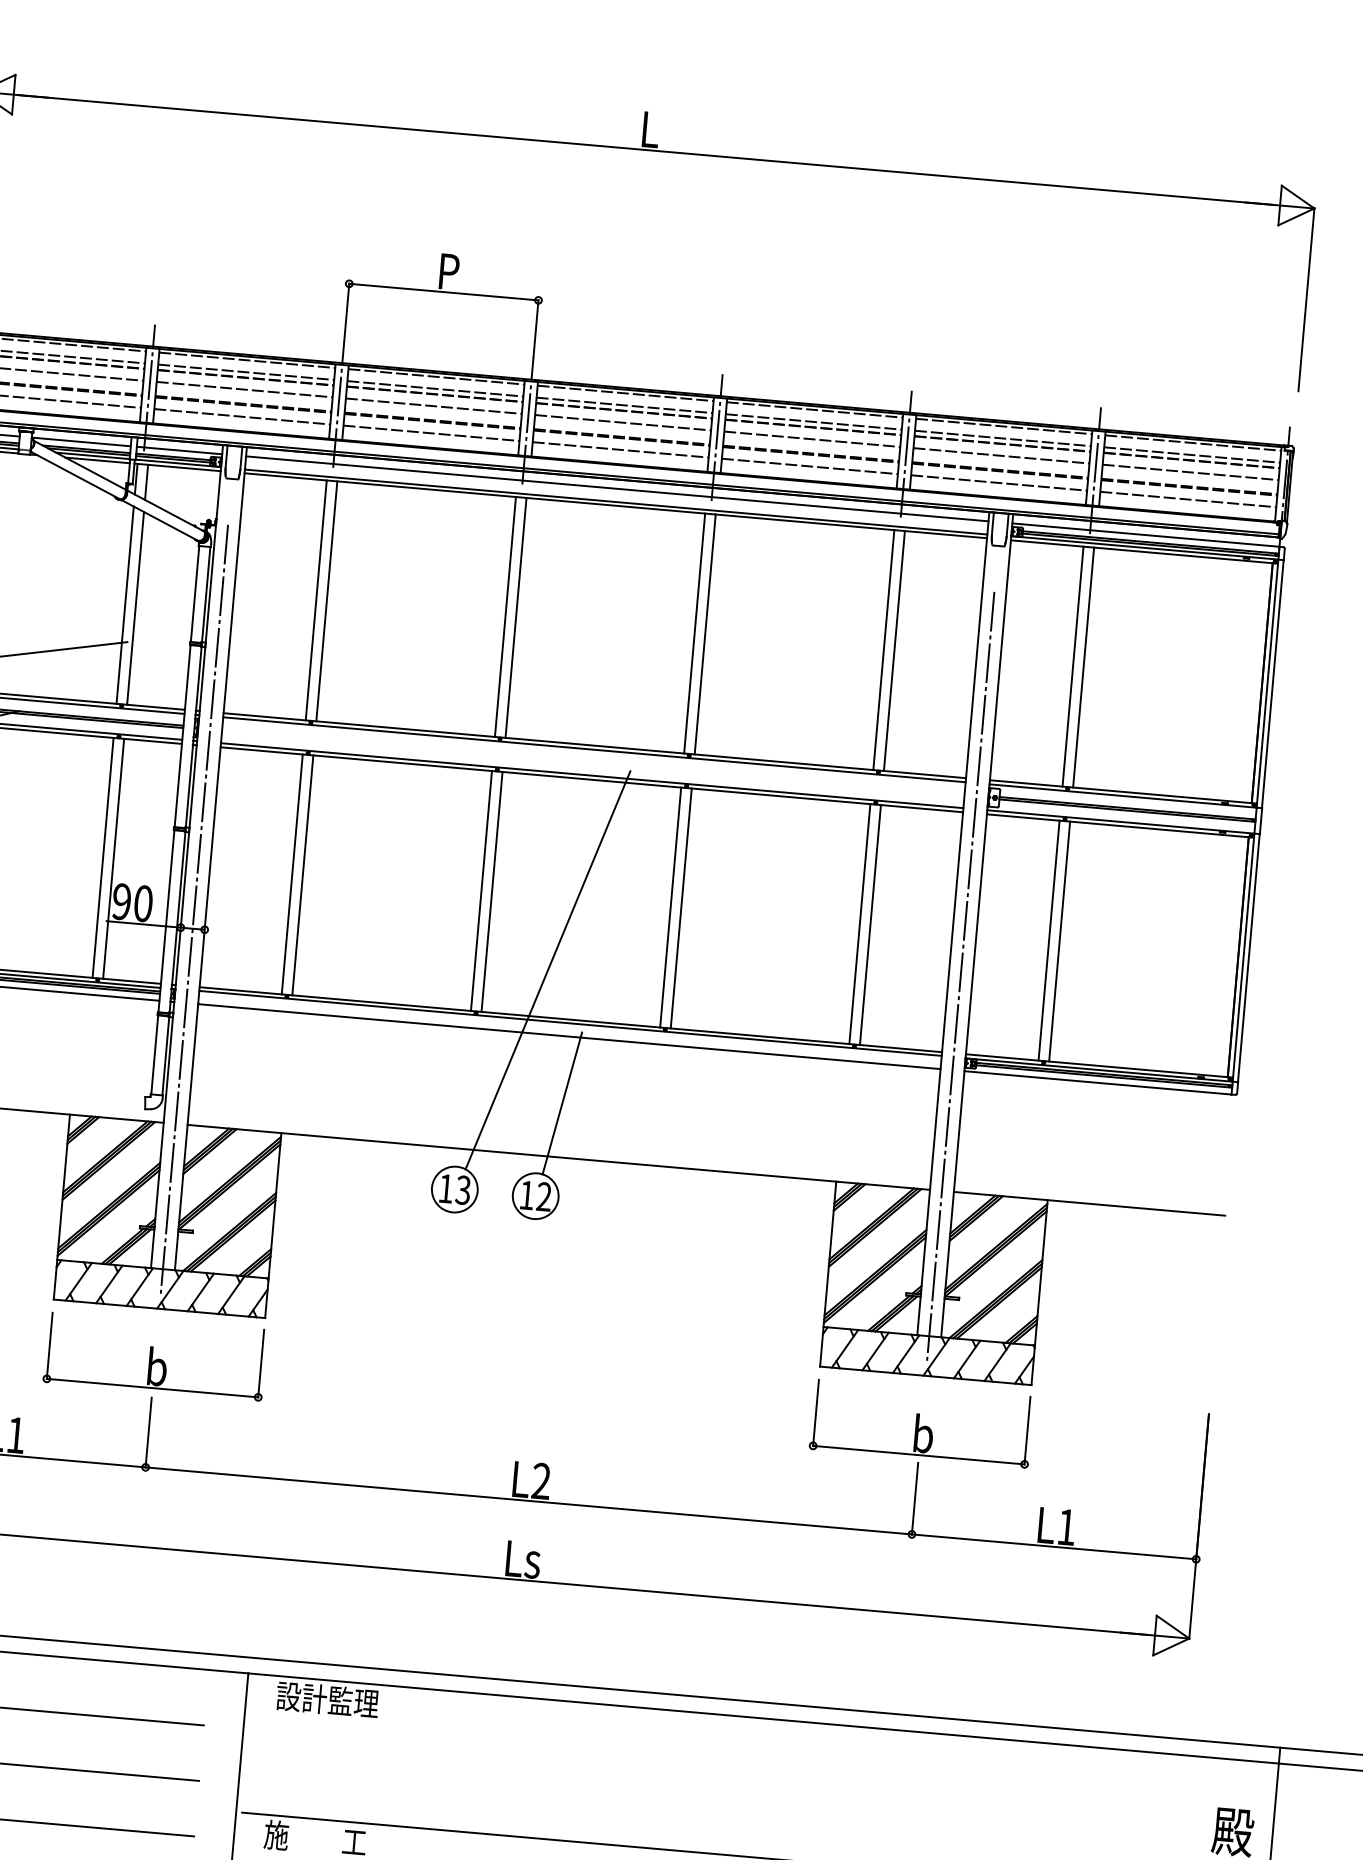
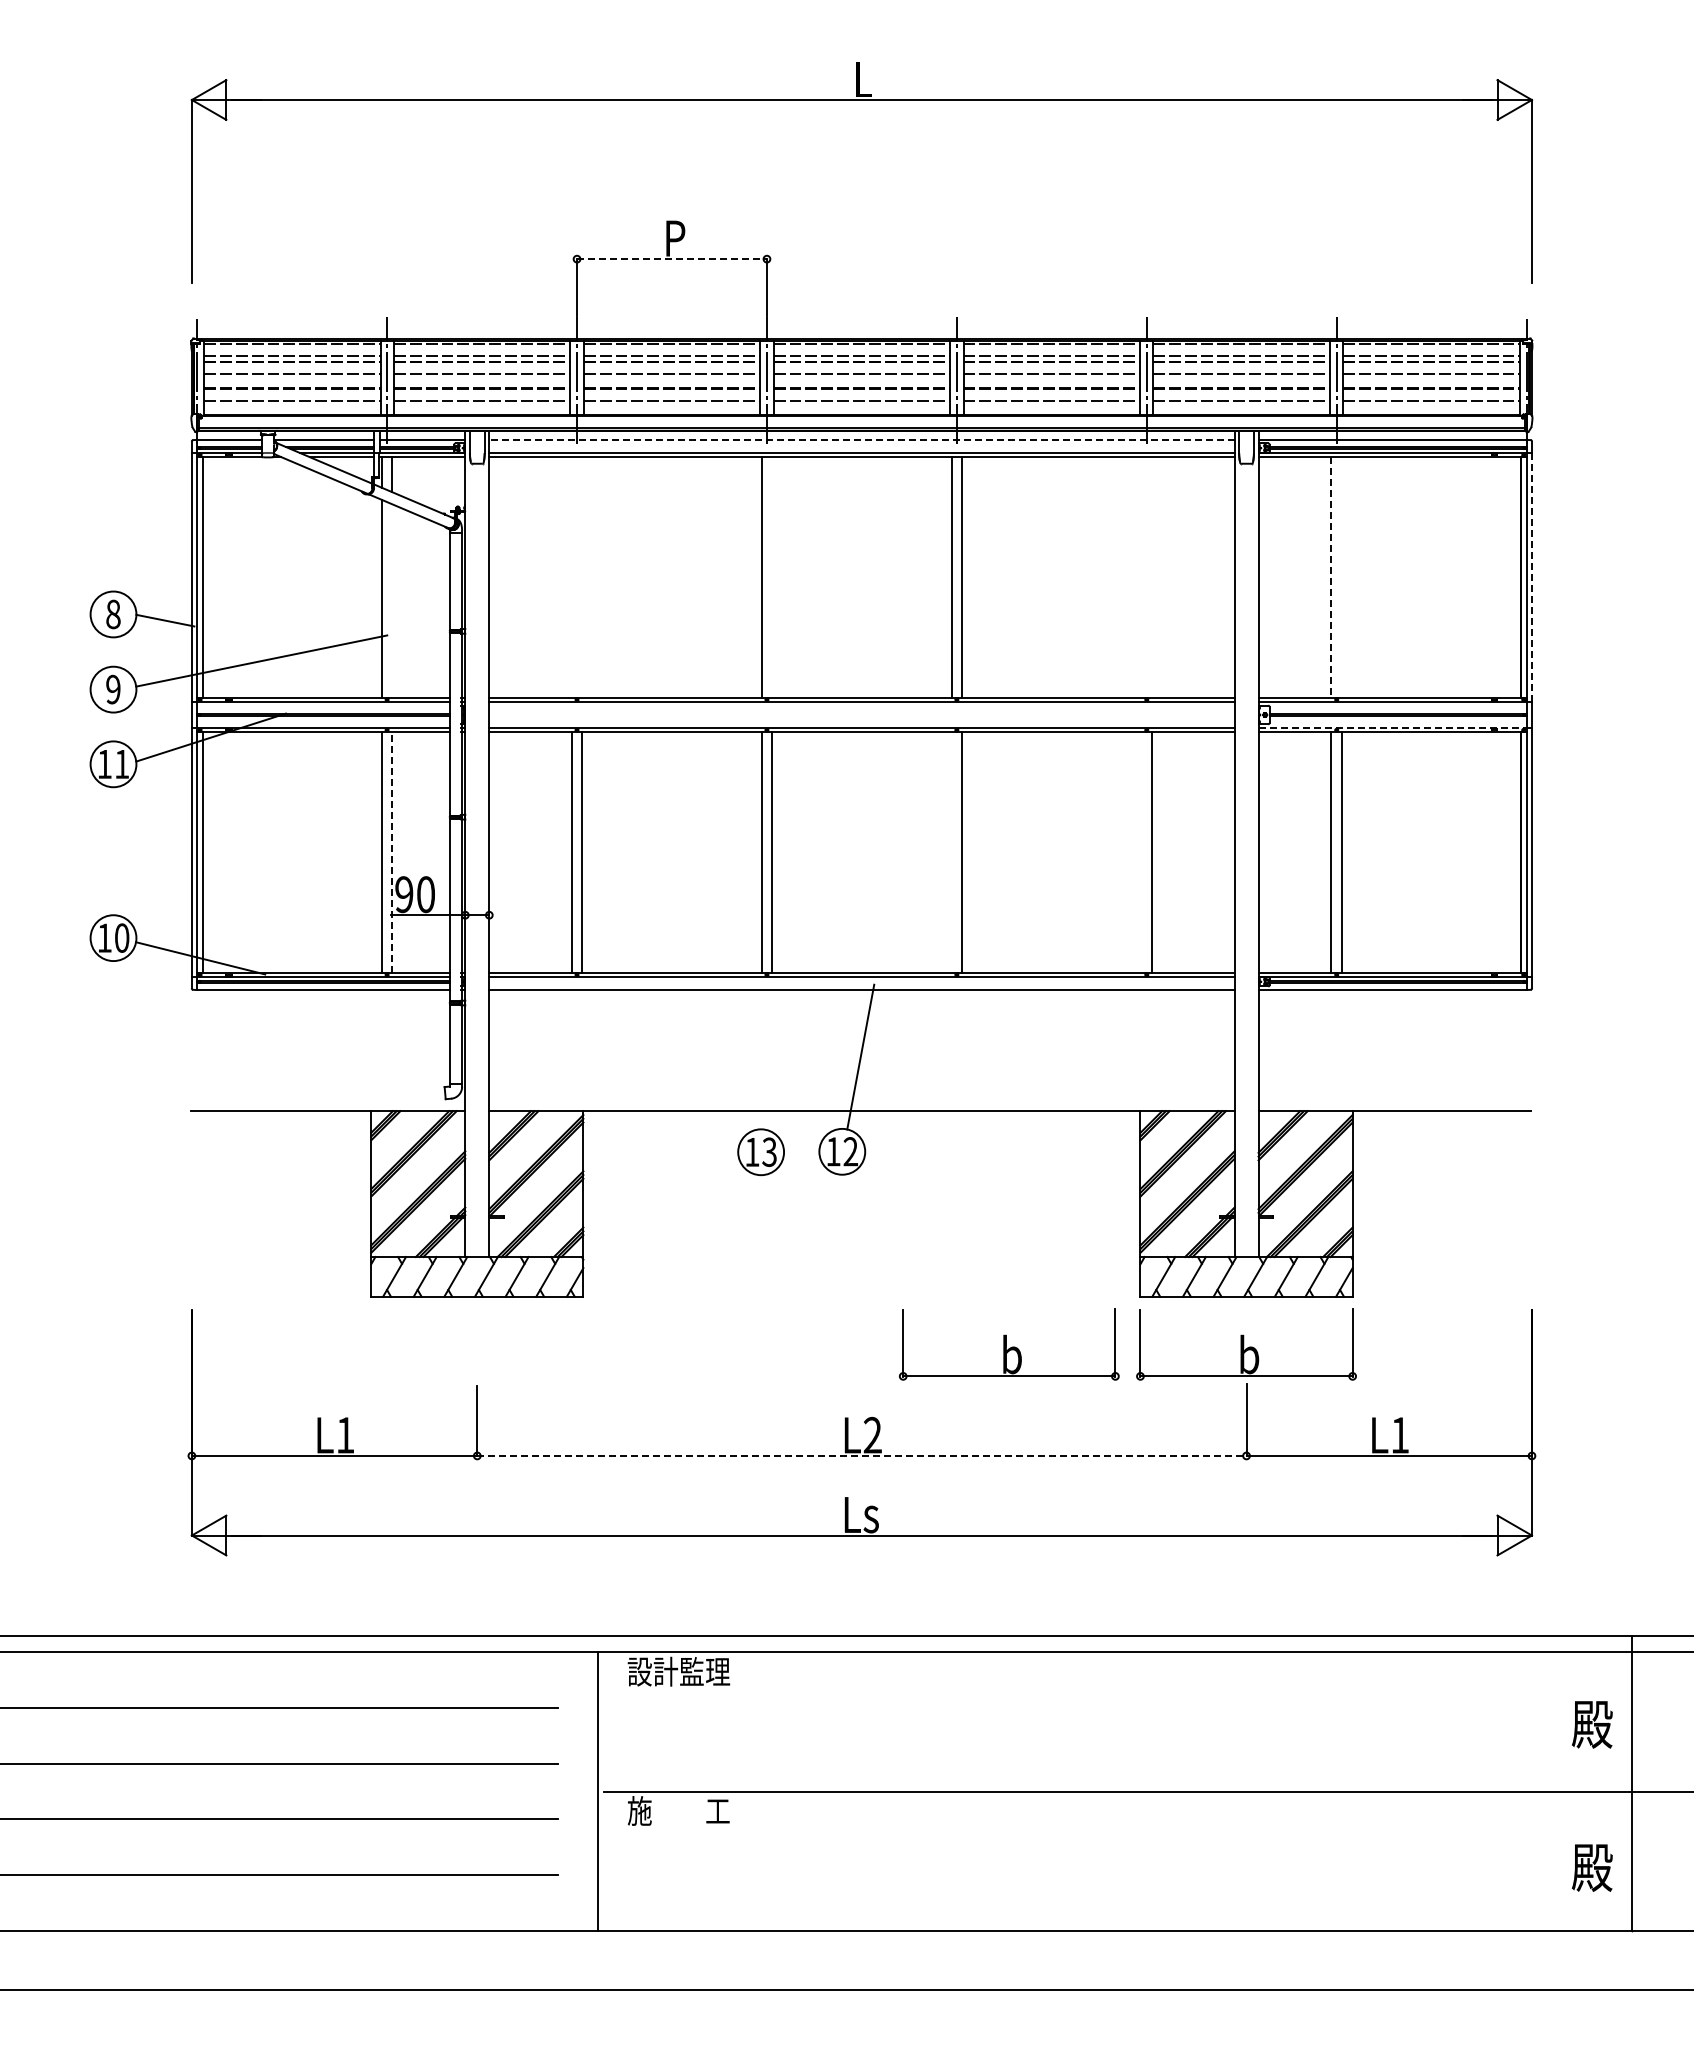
line: (444, 292) -> (672, 259), solid -> dashed
line: (616, 489) -> (861, 440), solid -> dashed
line: (316, 600) -> (571, 577), removed
line: (326, 601) -> (582, 577), removed
line: (135, 607) -> (392, 600), removed
line: (516, 617) -> (772, 577), removed
line: (883, 650) -> (1141, 577), removed
line: (894, 651) -> (1152, 577), removed
line: (1073, 666) -> (1331, 577), solid -> dashed
line: (1084, 667) -> (1342, 577), removed
line: (1272, 684) -> (1531, 577), solid -> dashed
line: (1121, 821) -> (1393, 727), solid -> dashed
line: (113, 858) -> (392, 852), solid -> dashed
line: (670, 907) -> (951, 852), removed
line: (194, 910) -> (477, 896), removed
line: (859, 924) -> (1141, 852), removed
line: (547, 970) -> (834, 925), removed
line: (960, 977) -> (1246, 896), removed
part: (154, 1356) -> (1008, 1344), moved
line: (528, 1500) -> (861, 1455), solid -> dashed

